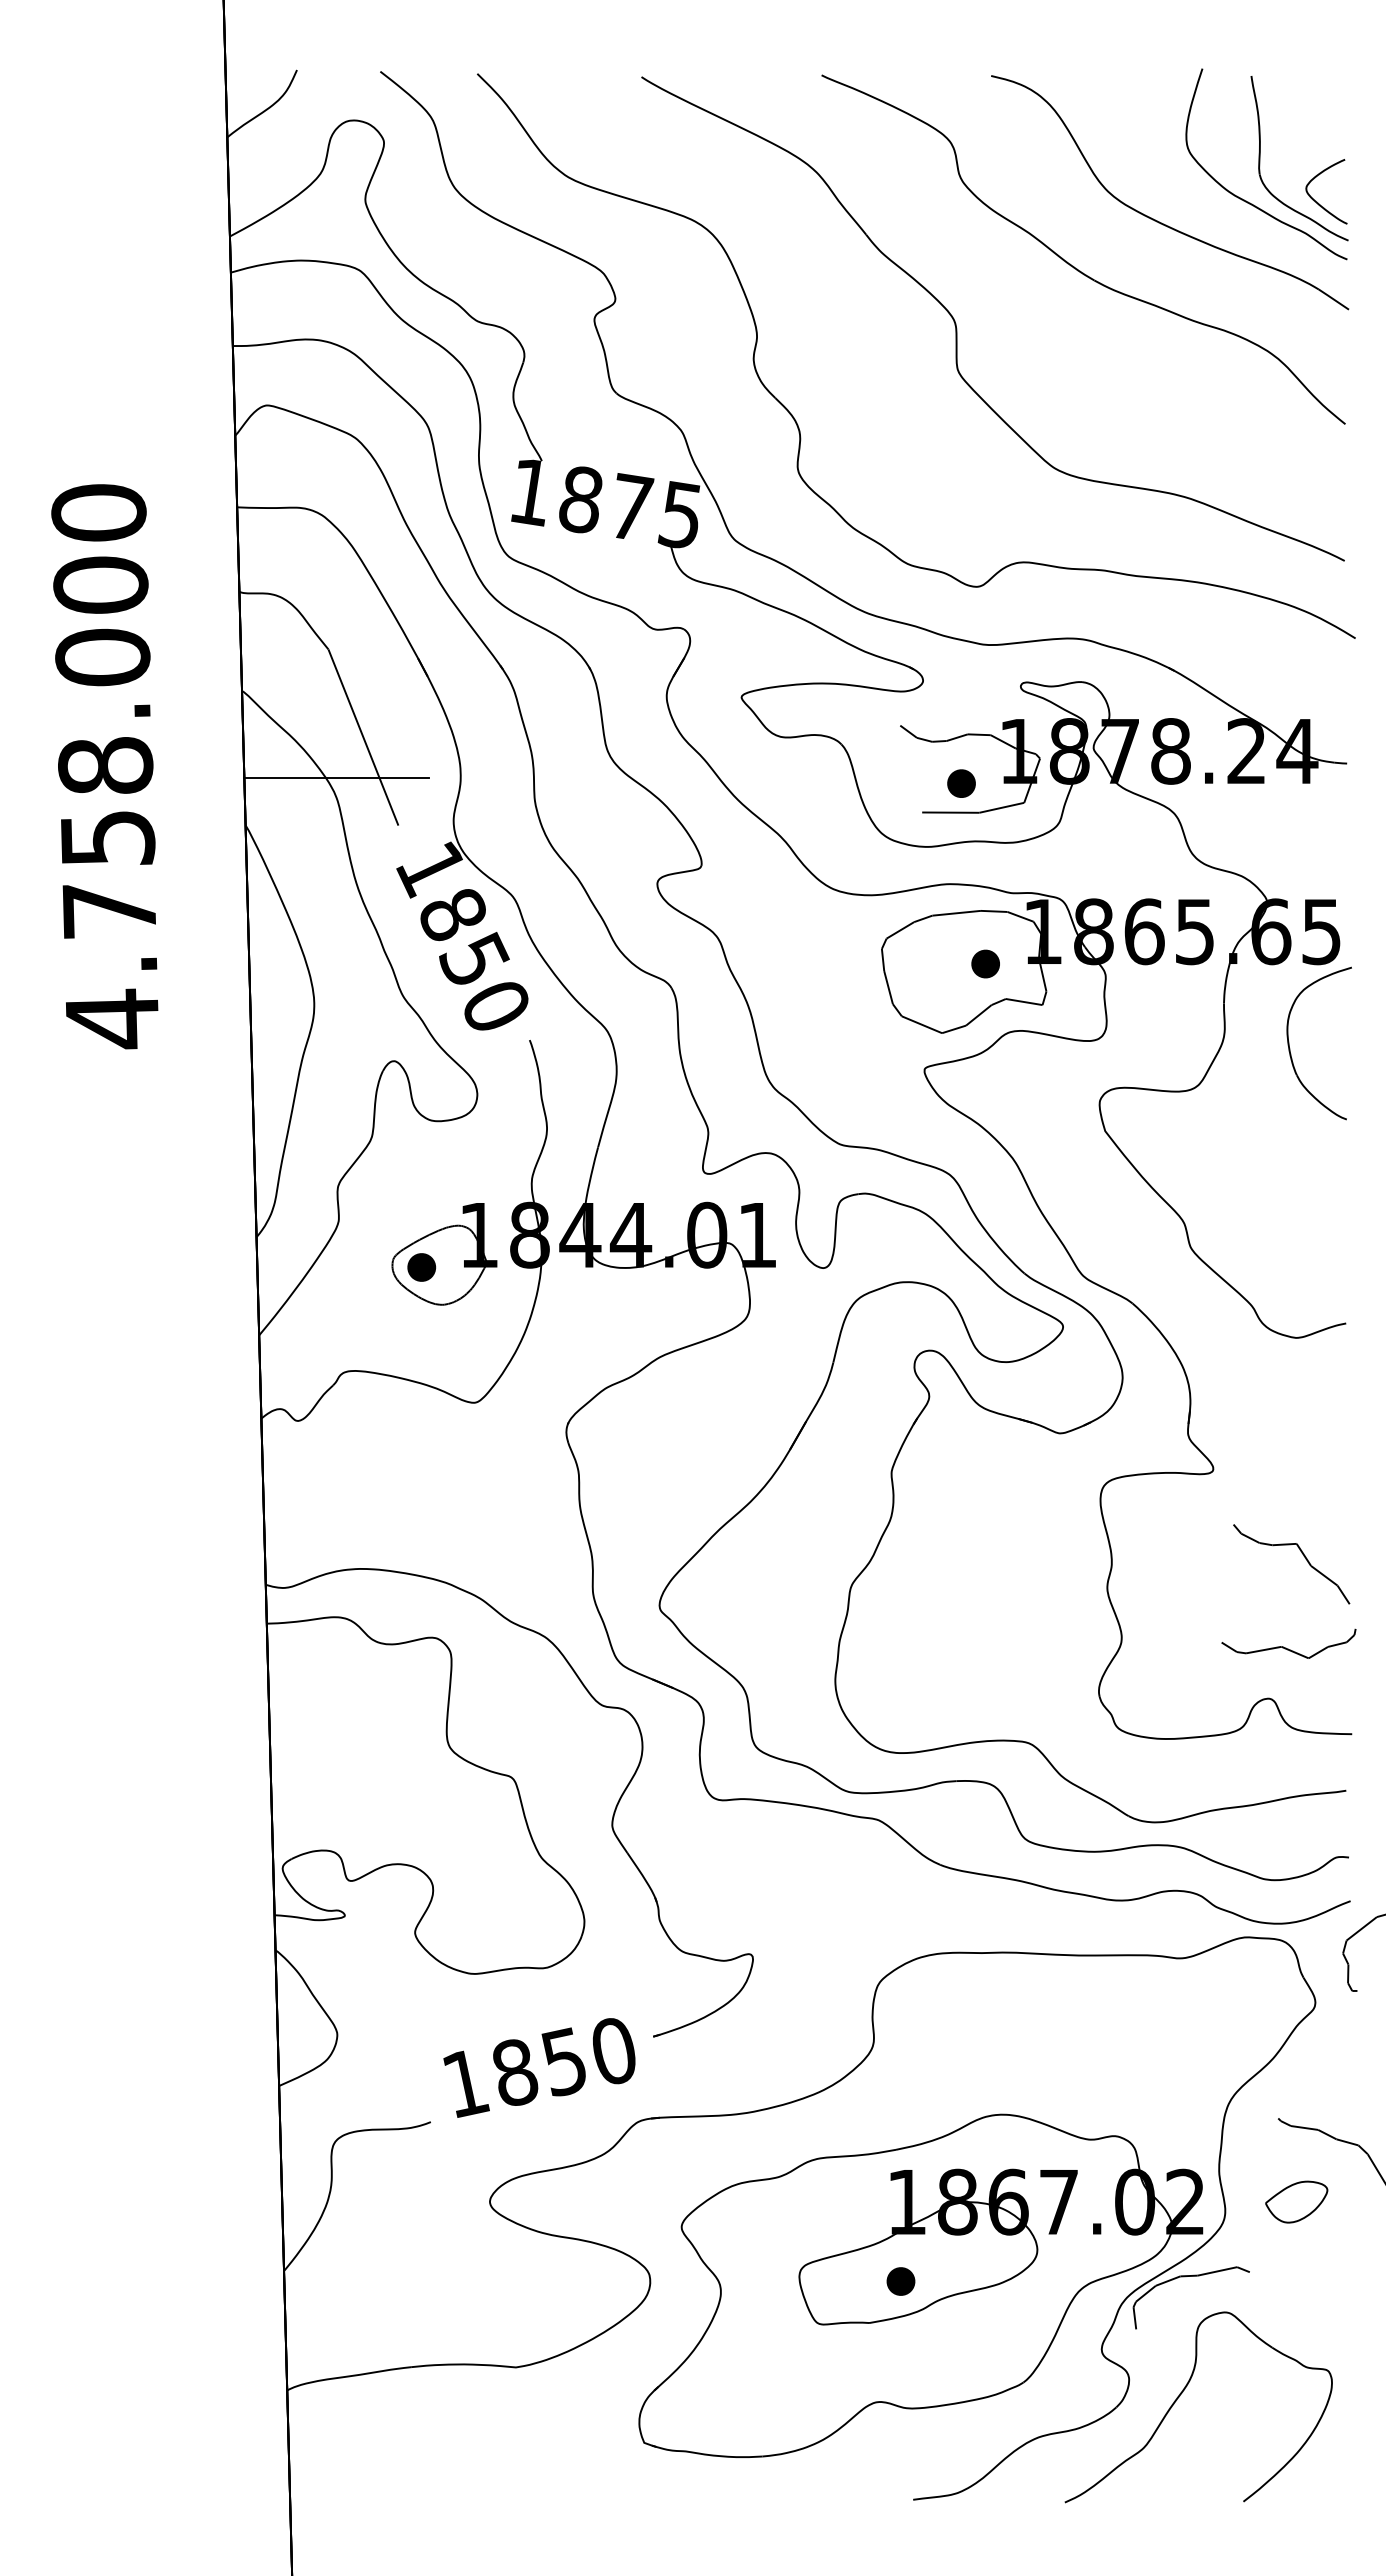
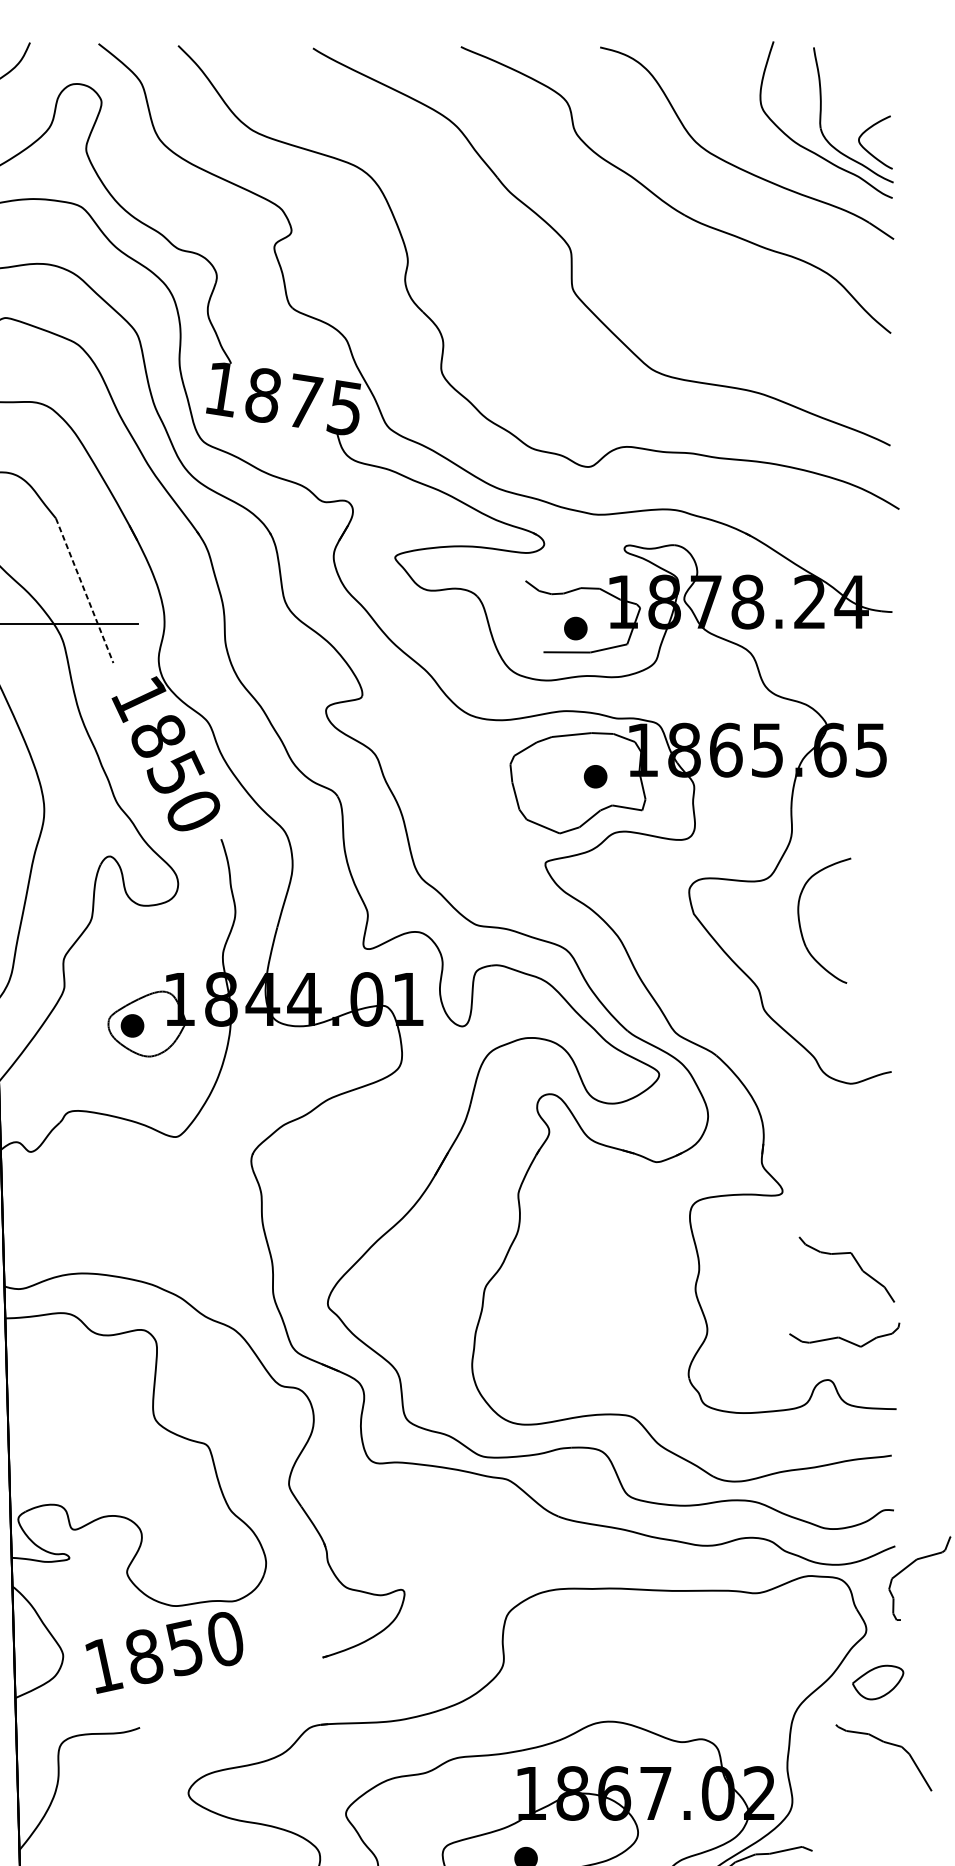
line: (363, 737) -> (84, 590), solid -> dashed
part: (1290, 1048) -> (800, 924), moved
text: (539, 2067) -> (164, 1652), moved
part: (1296, 2201) -> (877, 1682), moved

